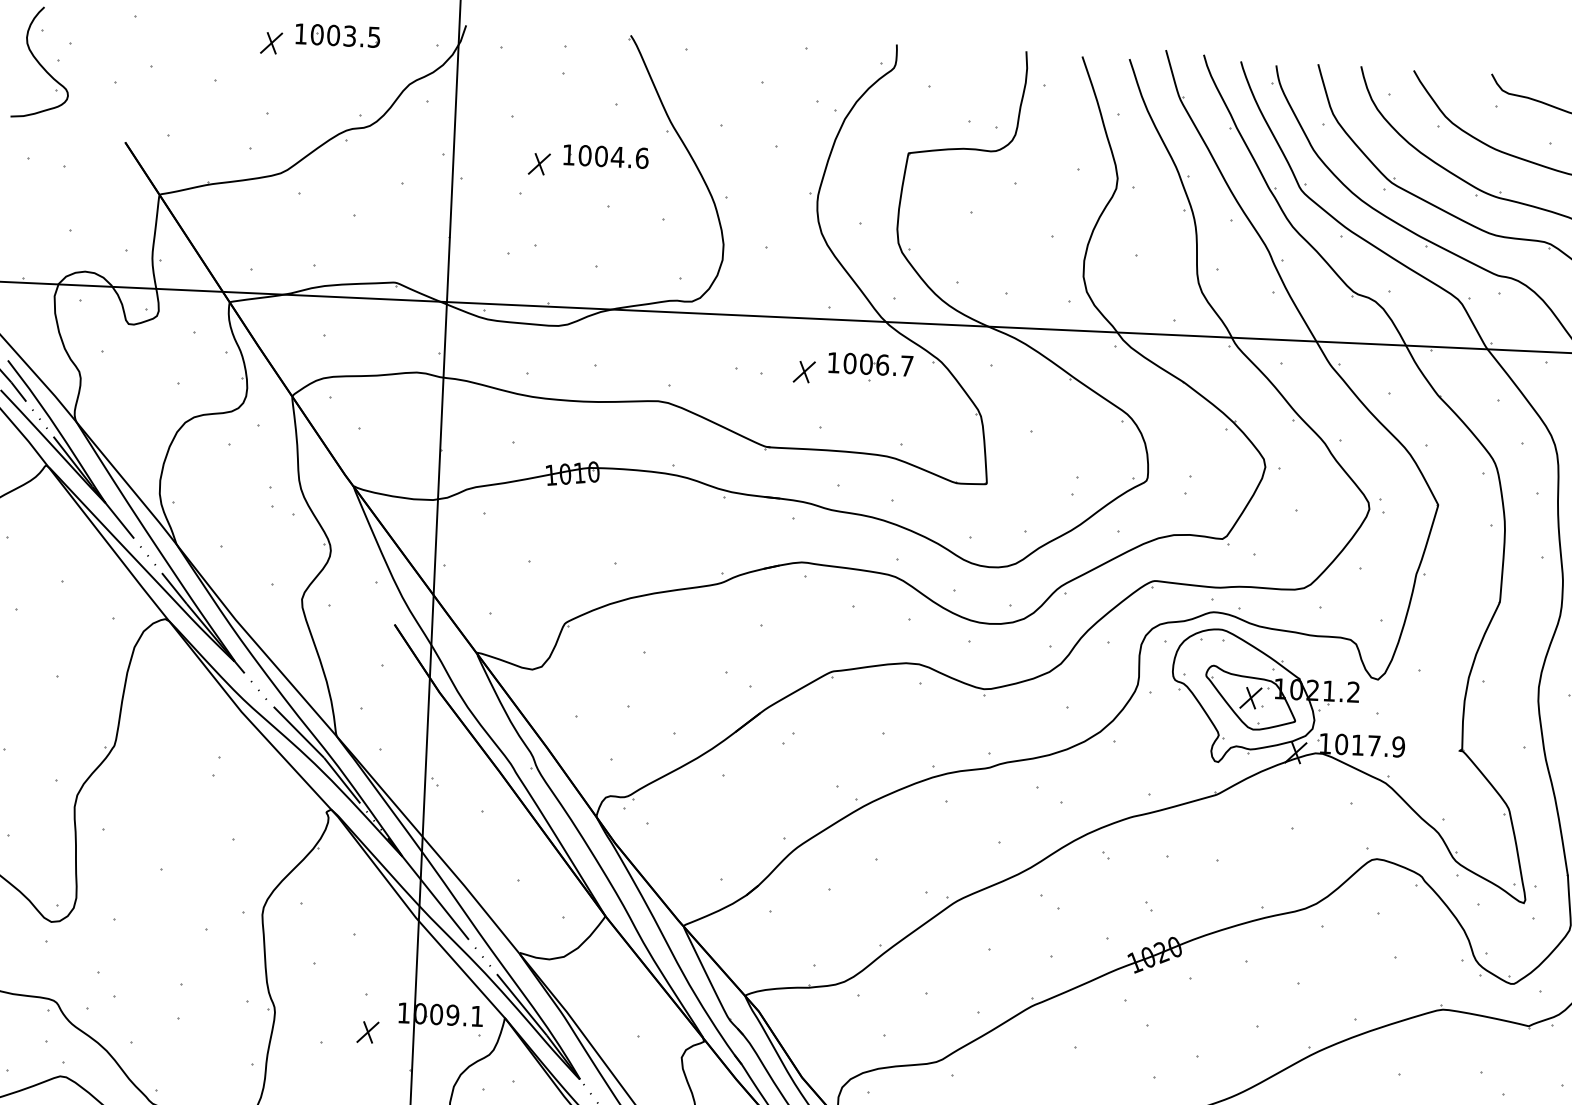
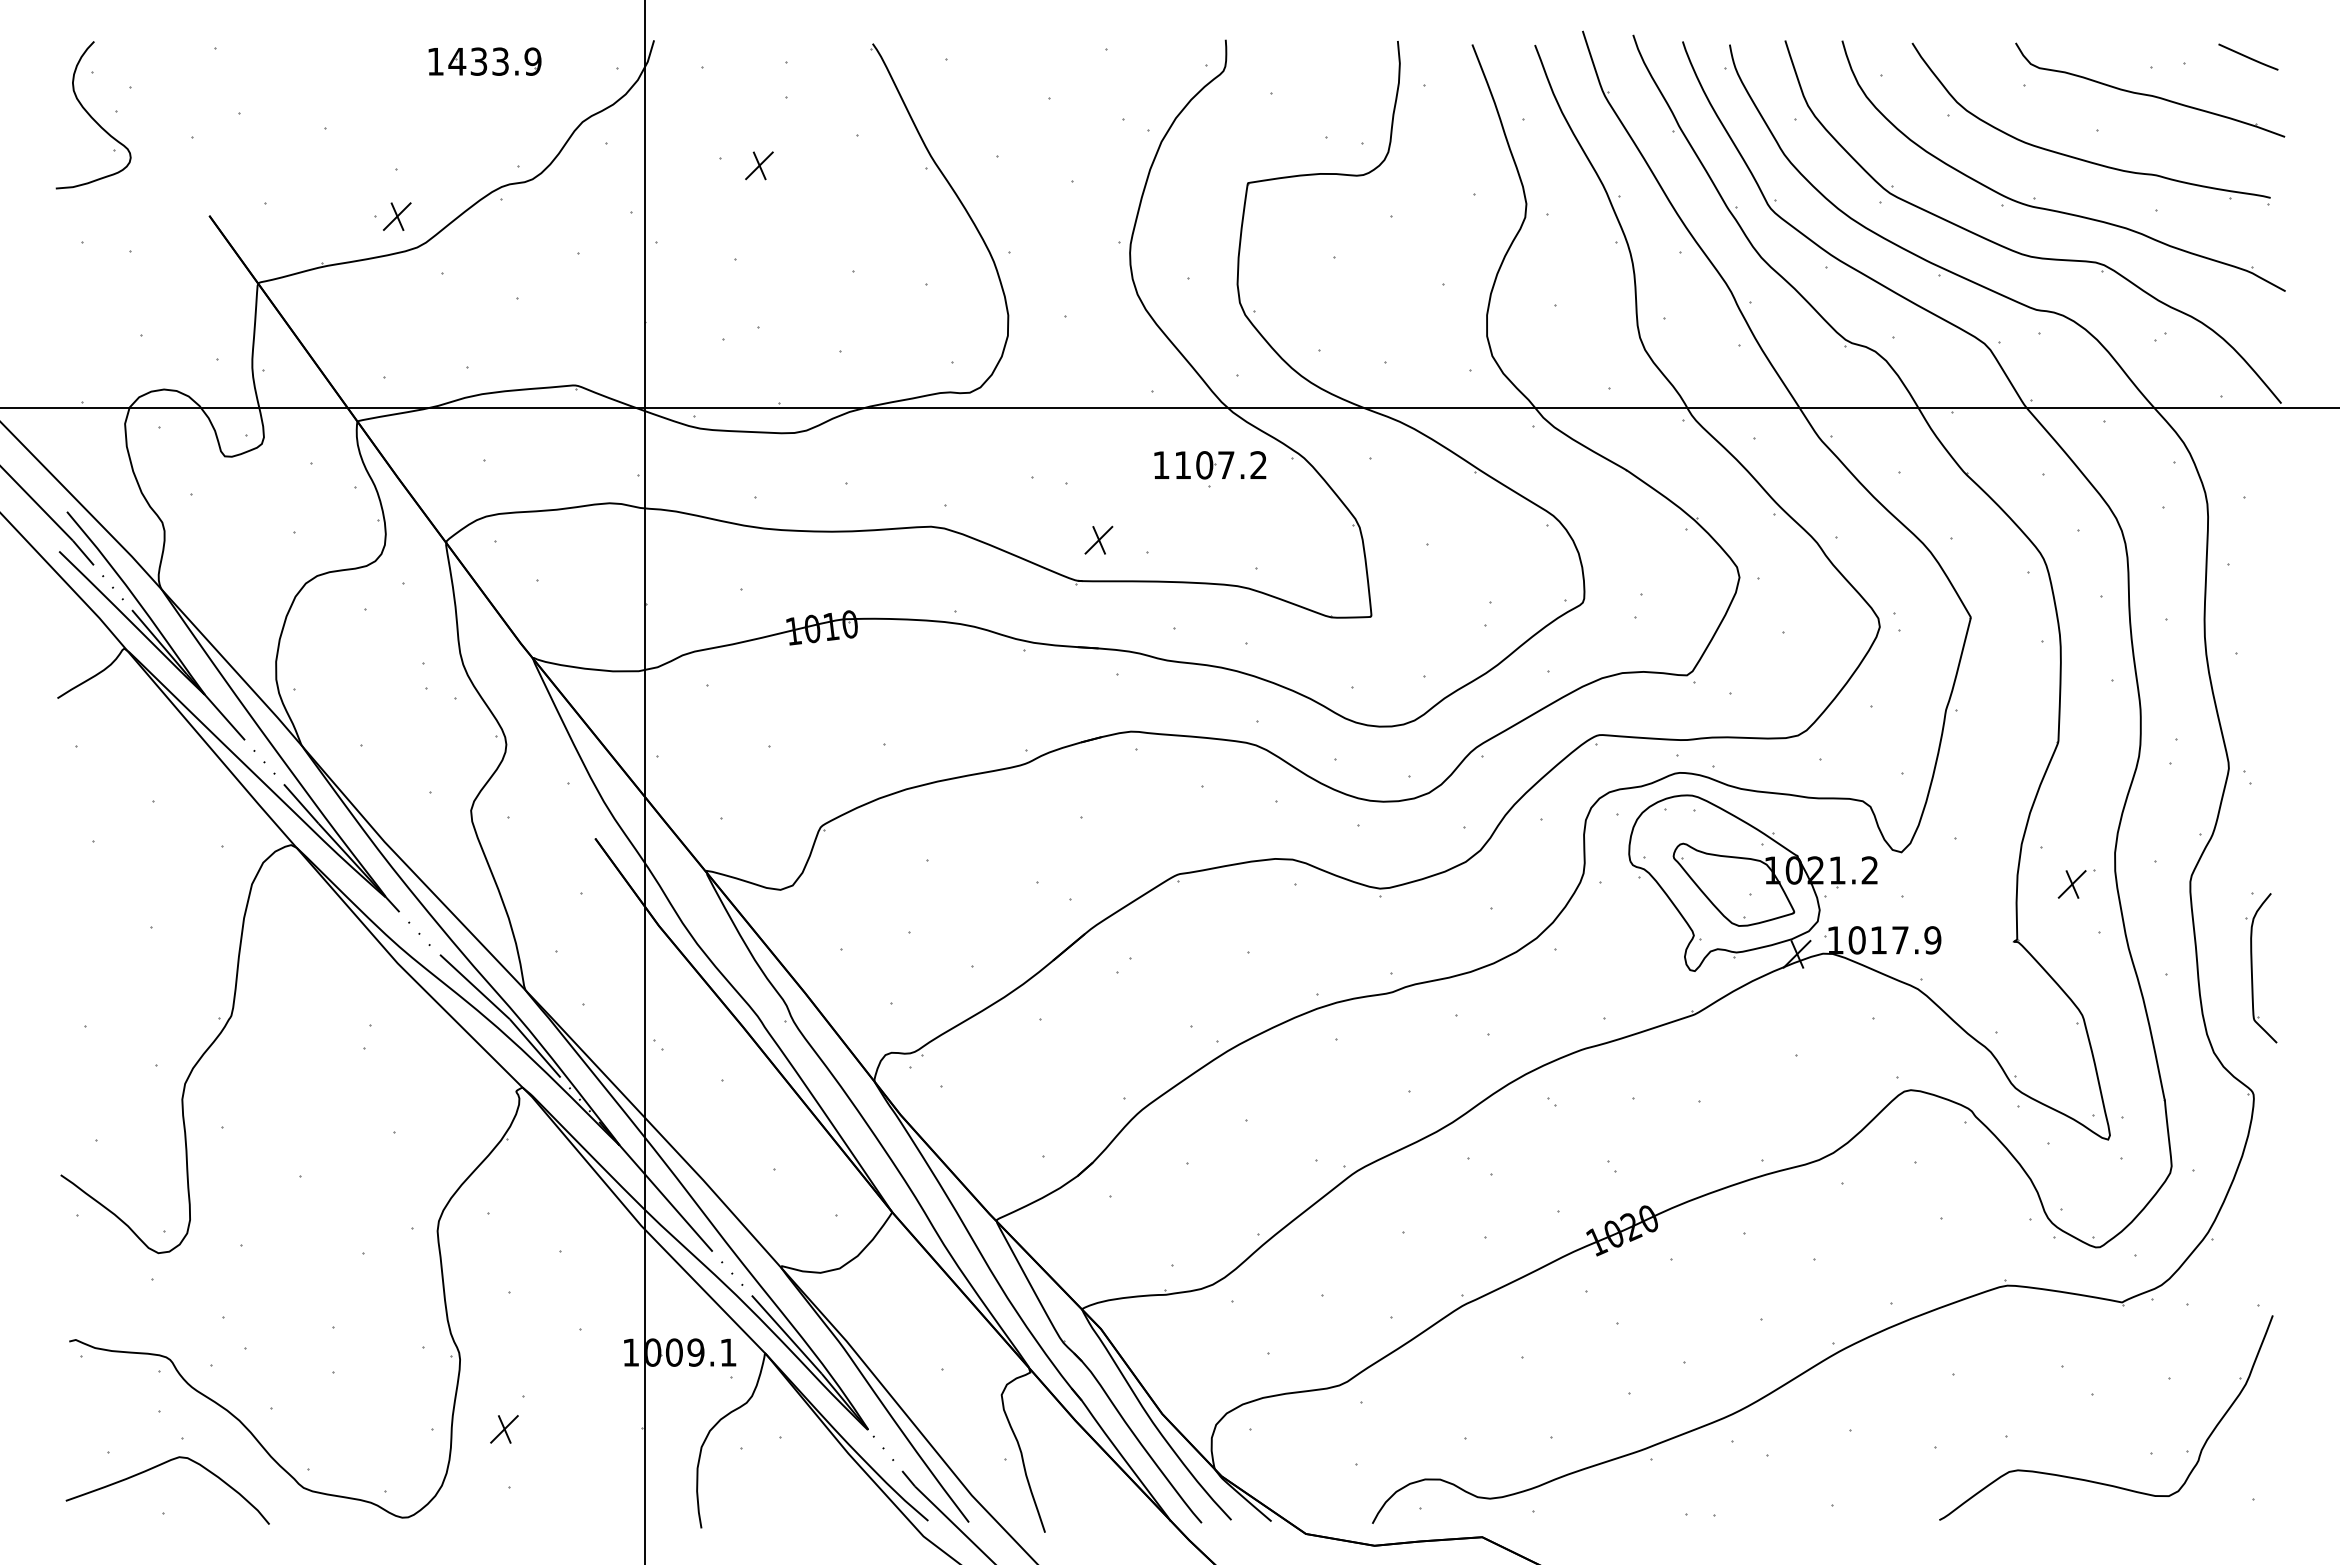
text: (345, 35) -> (494, 61), 1003.5 -> 1433.9
part: (271, 43) -> (397, 216), moved
part: (606, 156) -> (847, 205), removed
part: (539, 163) -> (759, 165), moved
text: (878, 365) -> (1220, 465), 1006.7 -> 1107.2
part: (804, 371) -> (1098, 539), moved
part: (1254, 697) -> (2076, 883), moved
part: (367, 1032) -> (504, 1429), moved

